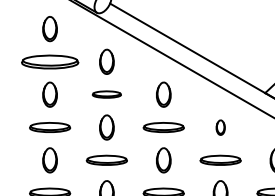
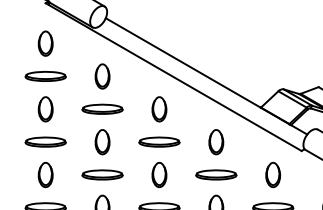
part: (49, 60) -> (45, 75), size x0.71
part: (106, 93) -> (102, 108), size x1.43
part: (220, 127) -> (216, 142), size x1.67

